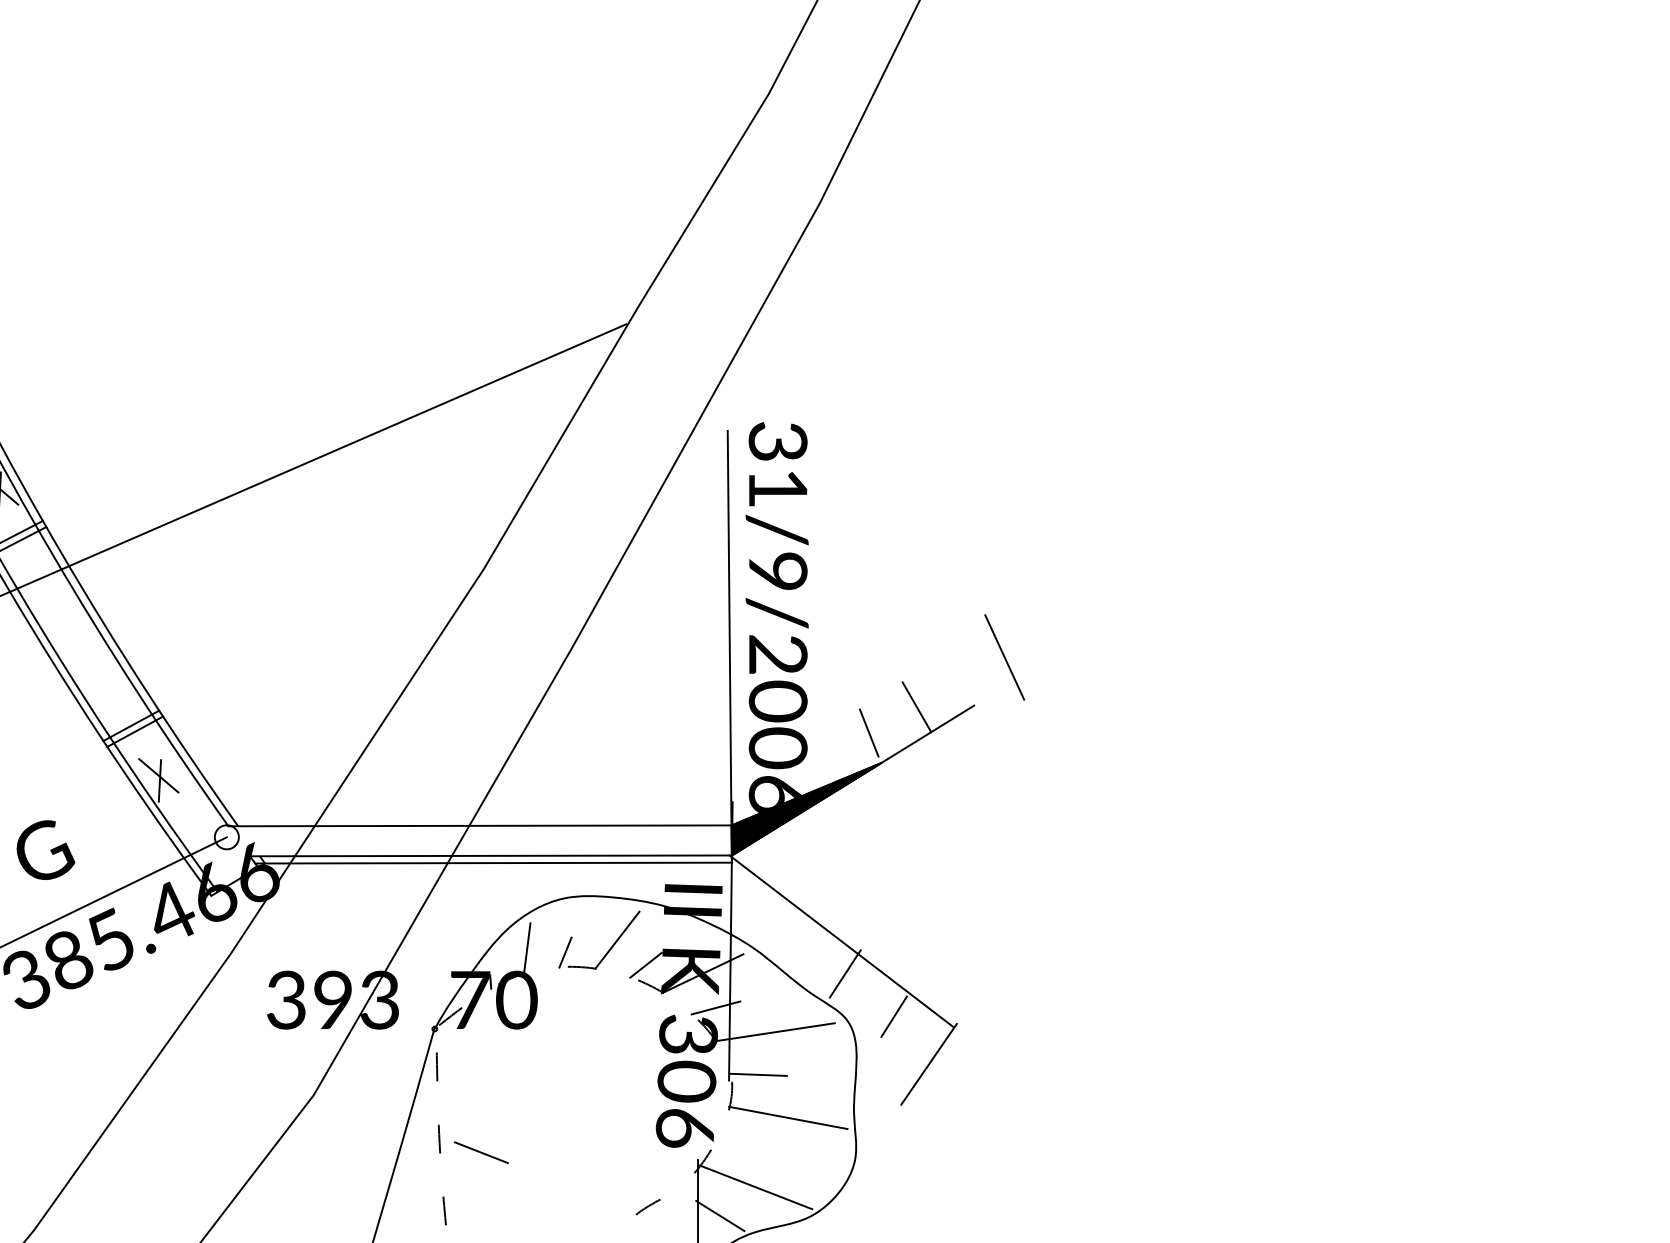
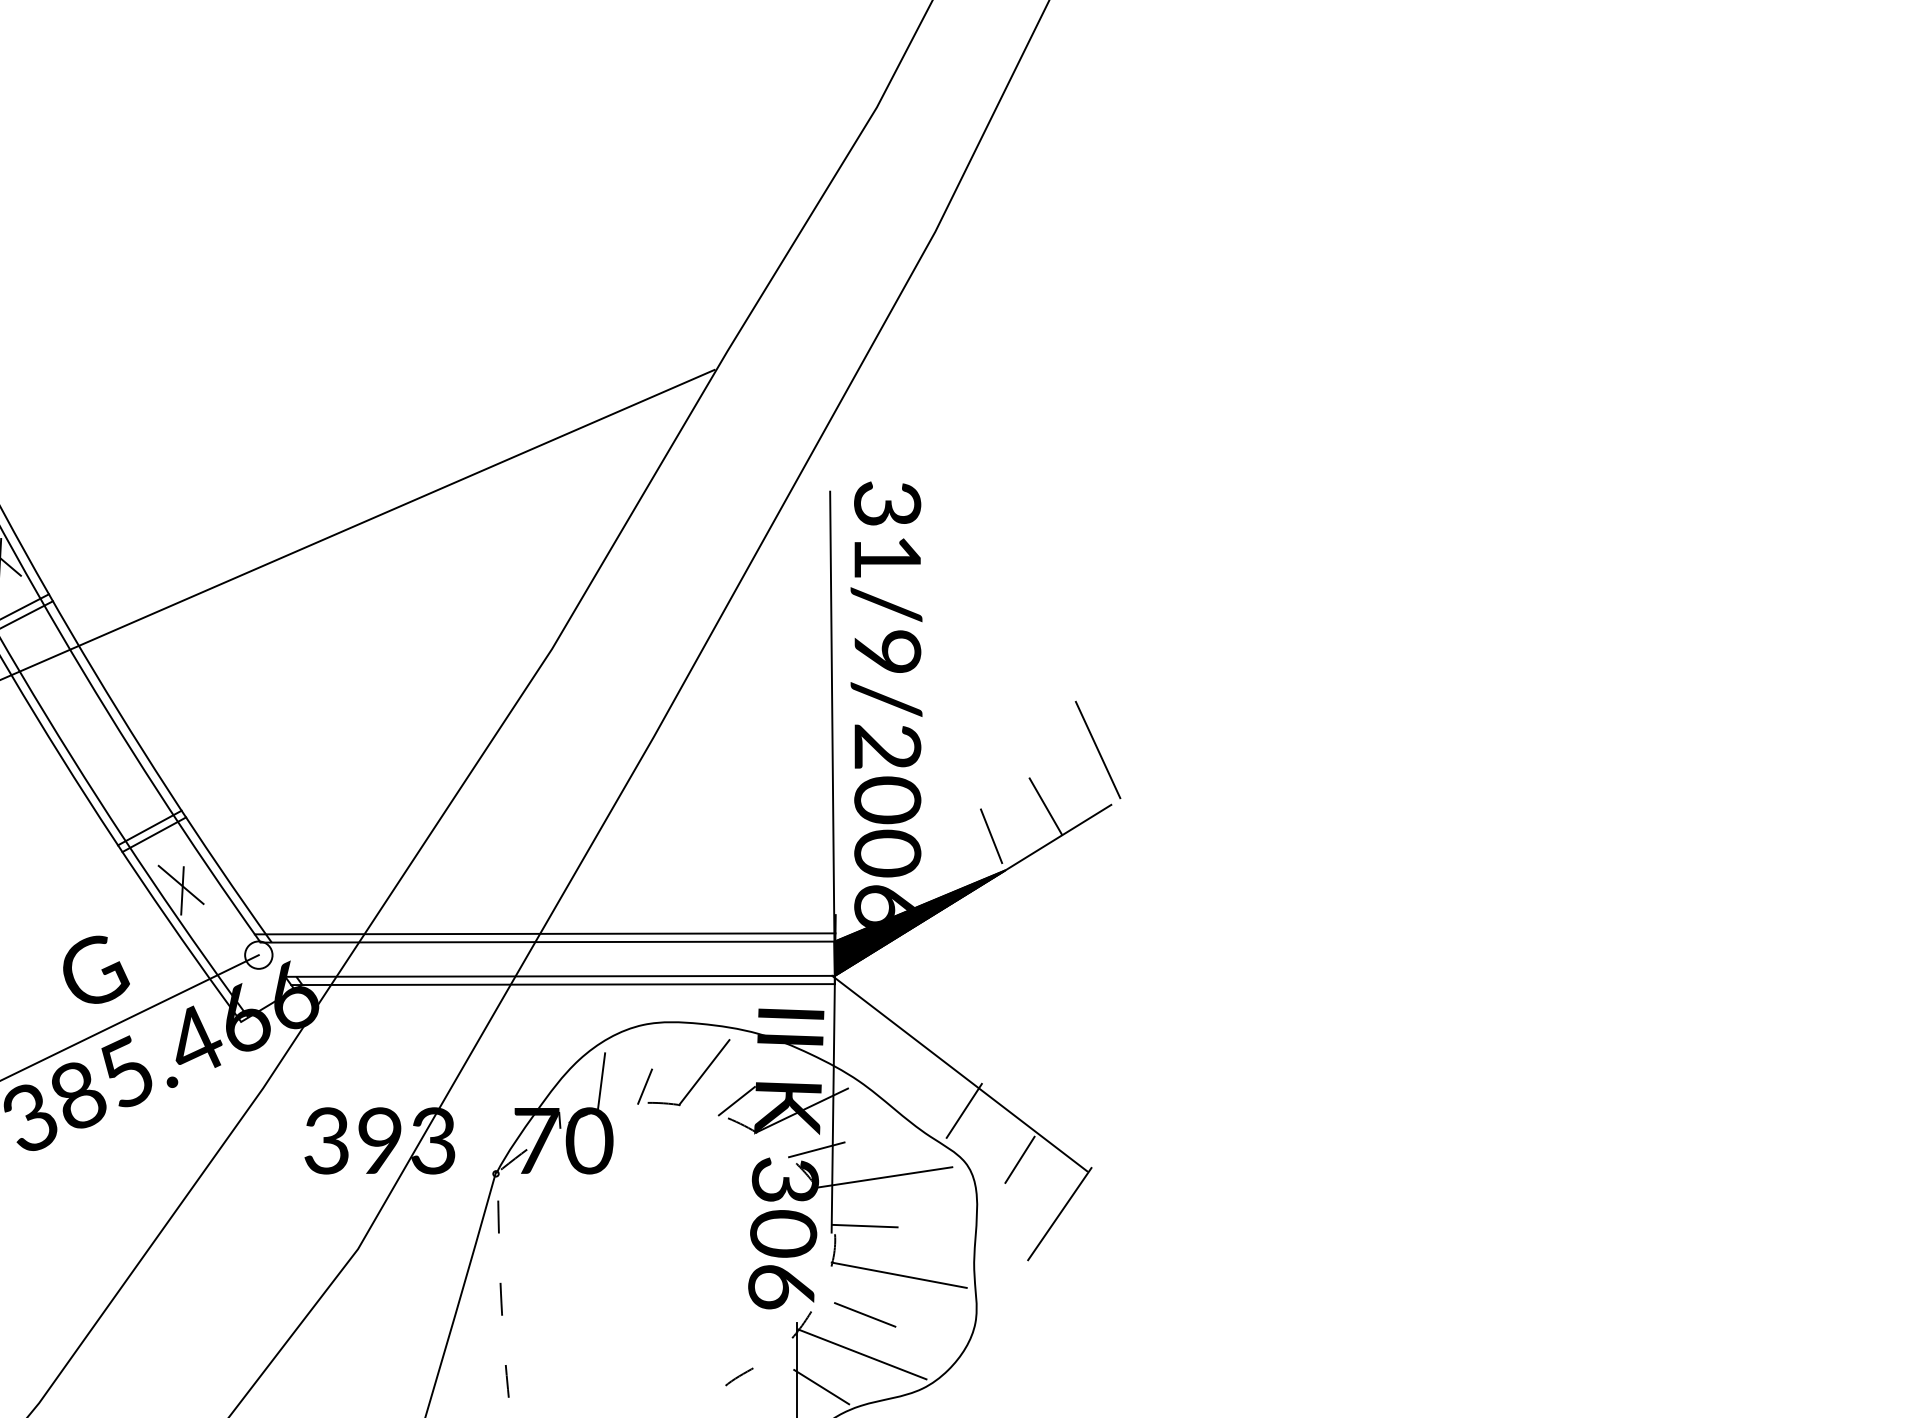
line: (1004, 657) -> (1097, 749), moved
line: (477, 818) -> (544, 933), added
text: (45, 849) -> (96, 969), moved
line: (481, 1152) -> (865, 1314), moved

